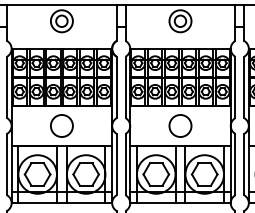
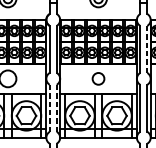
line: (244, 87) -> (147, 49), solid -> dashed
circle: (180, 125) -> (98, 78), size x0.7
line: (116, 164) -> (49, 108), solid -> dashed
line: (125, 164) -> (56, 108), solid -> dashed

